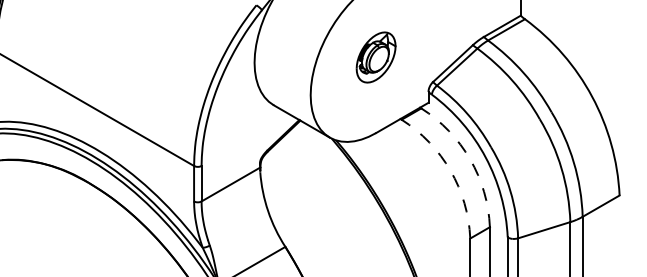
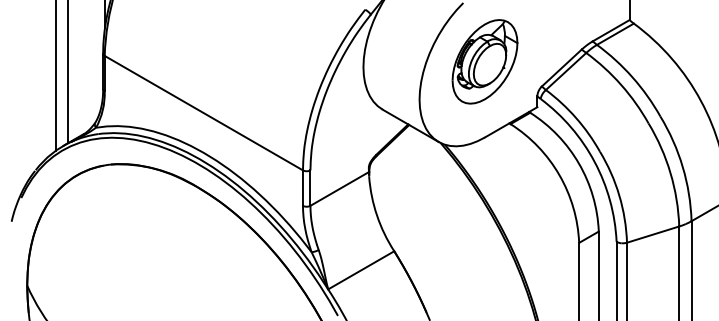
part: (375, 57) -> (484, 61), size x1.67
arc: (470, 159) -> (579, 163), dashed -> solid
arc: (450, 171) -> (559, 175), dashed -> solid

